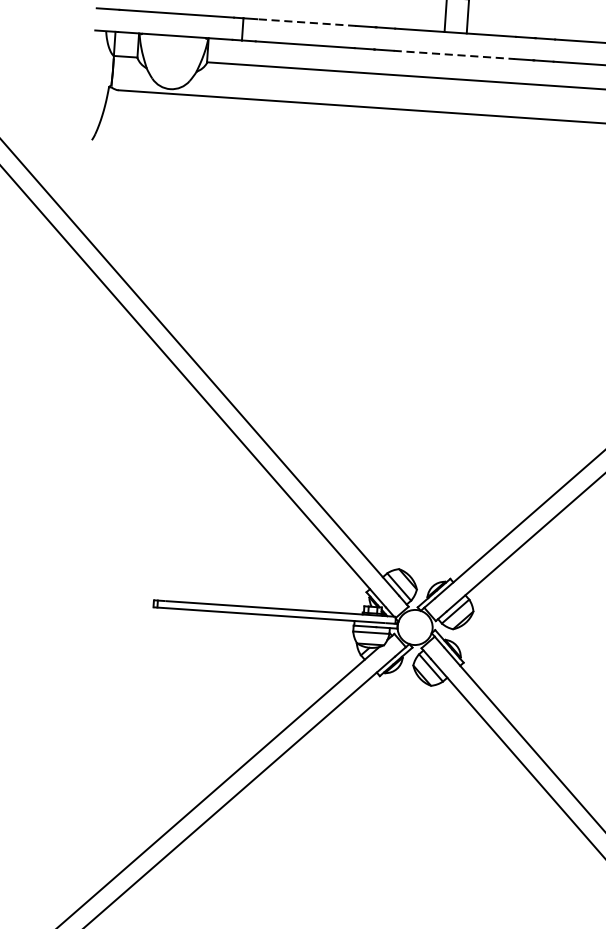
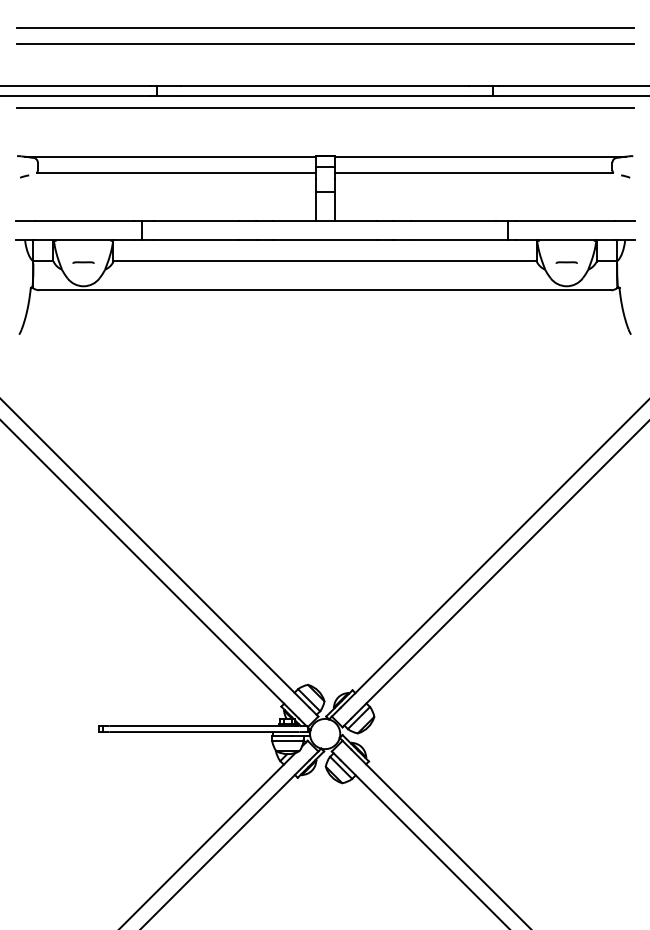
line: (306, 22) -> (196, 221), dashed -> solid
line: (454, 55) -> (325, 240), dashed -> solid
line: (172, 61) -> (83, 262), added

